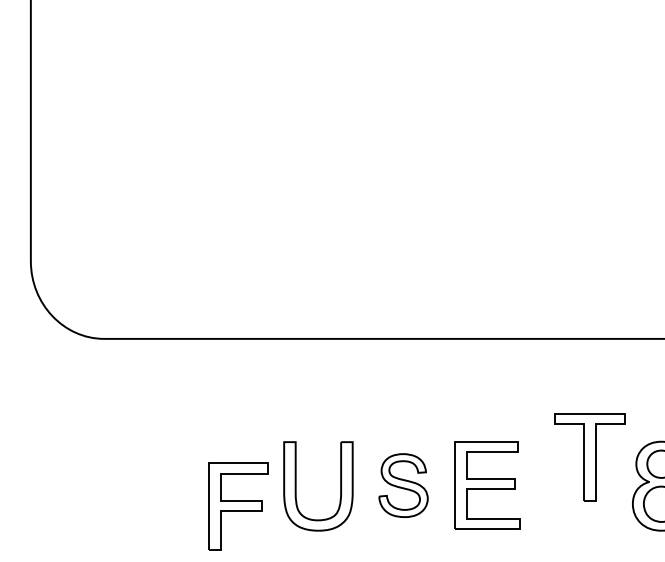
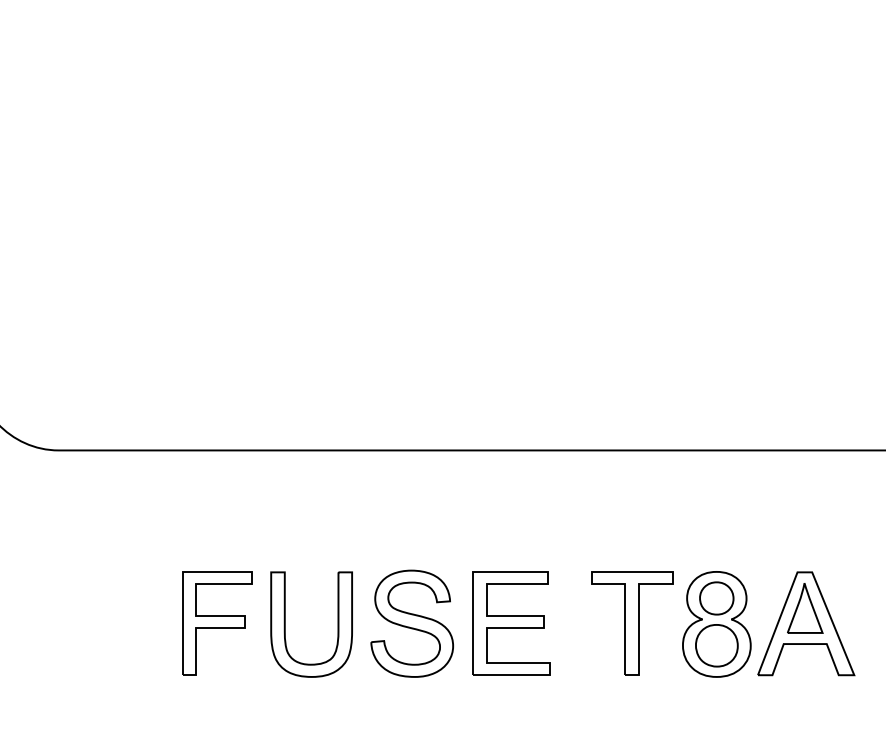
part: (590, 457) -> (632, 623), moved
part: (402, 485) -> (411, 623), size x1.43
part: (238, 506) -> (217, 623), moved

